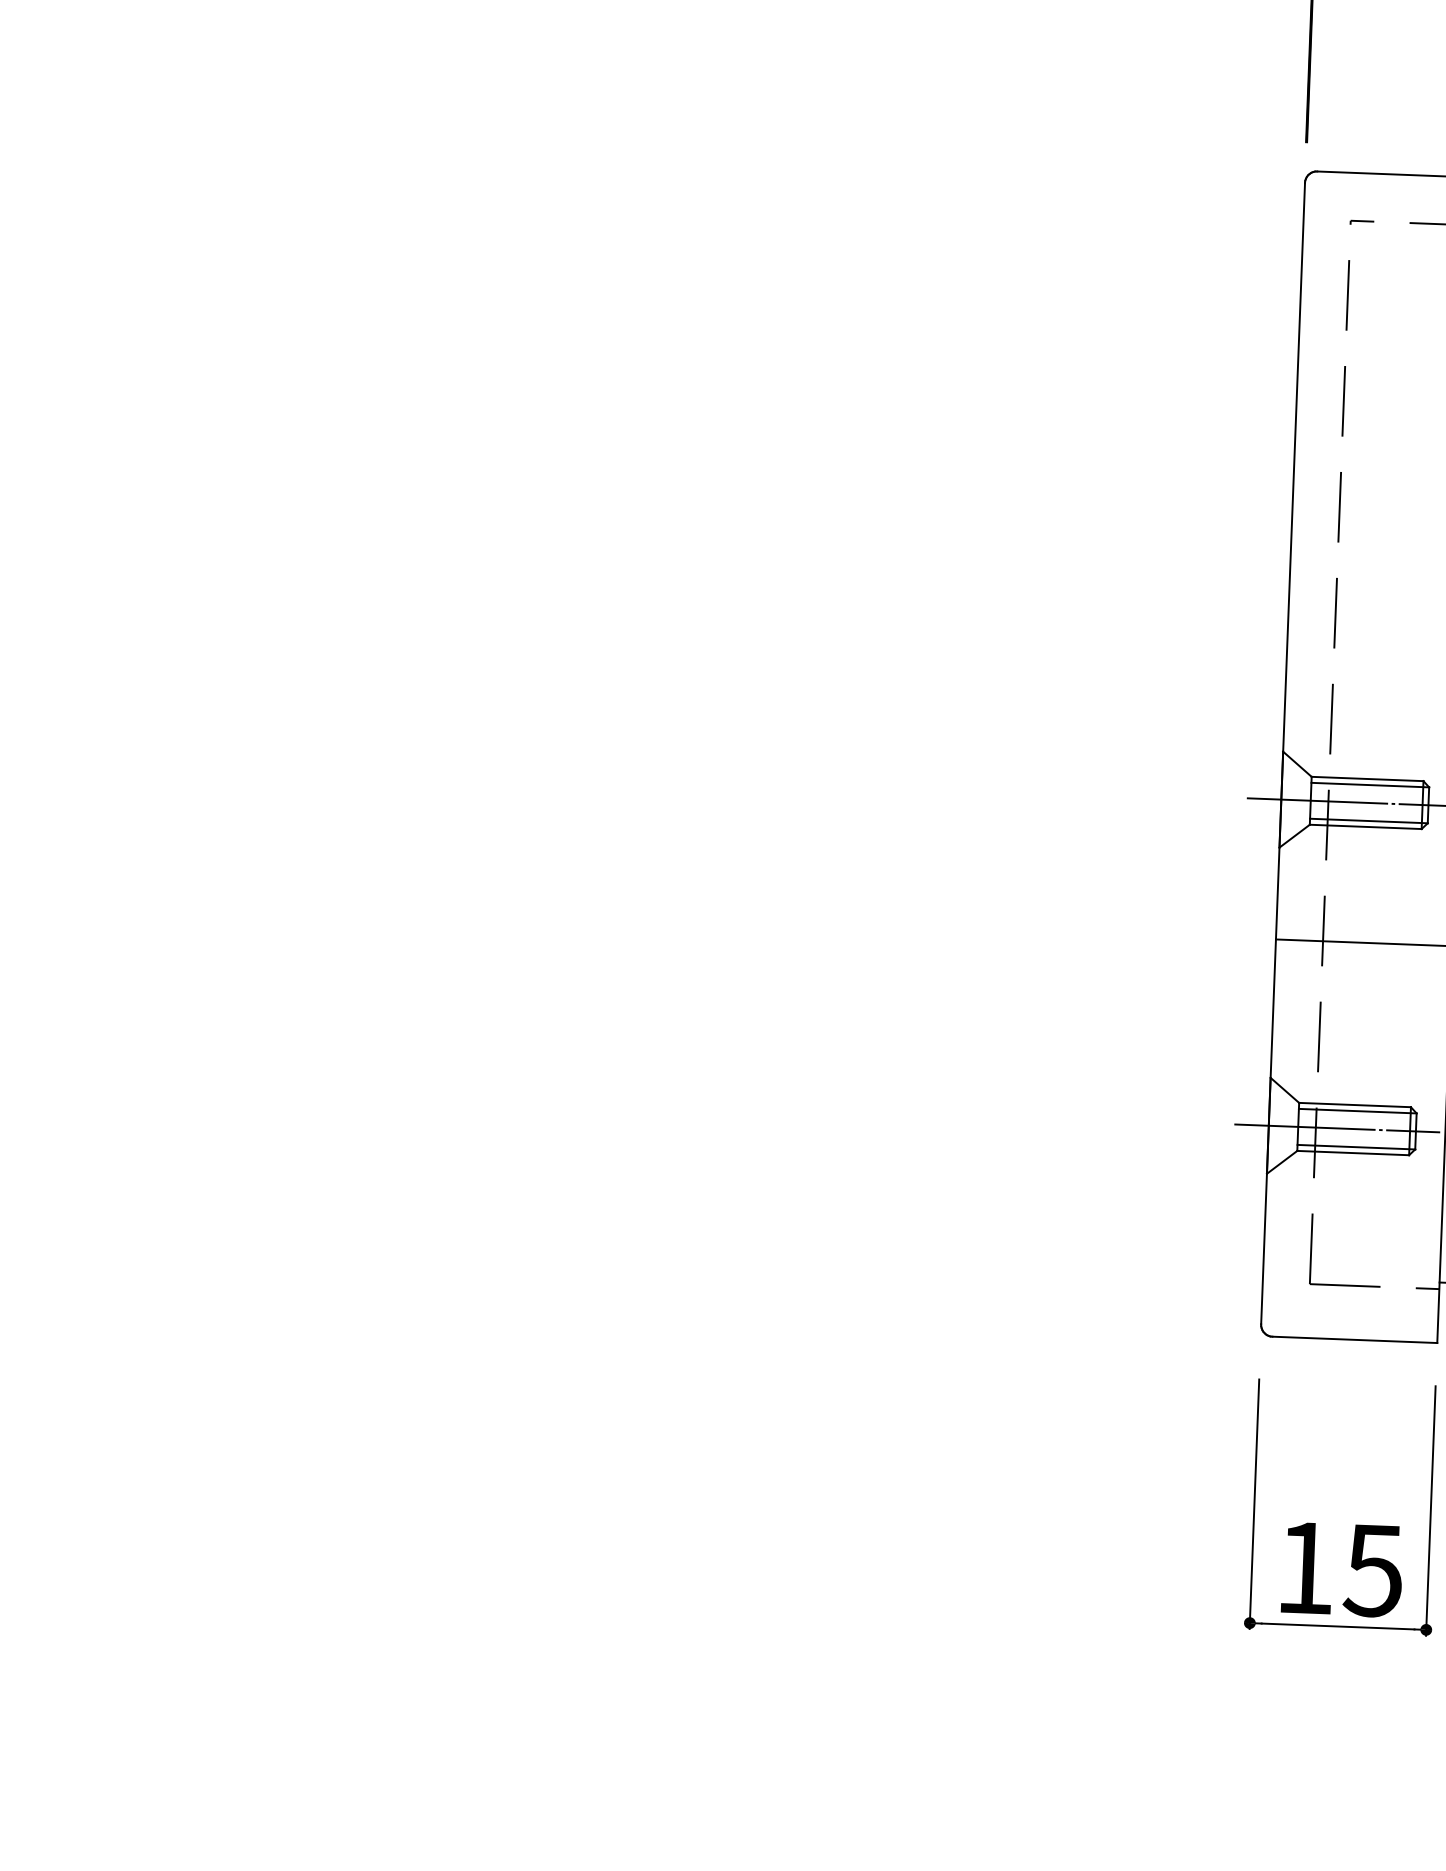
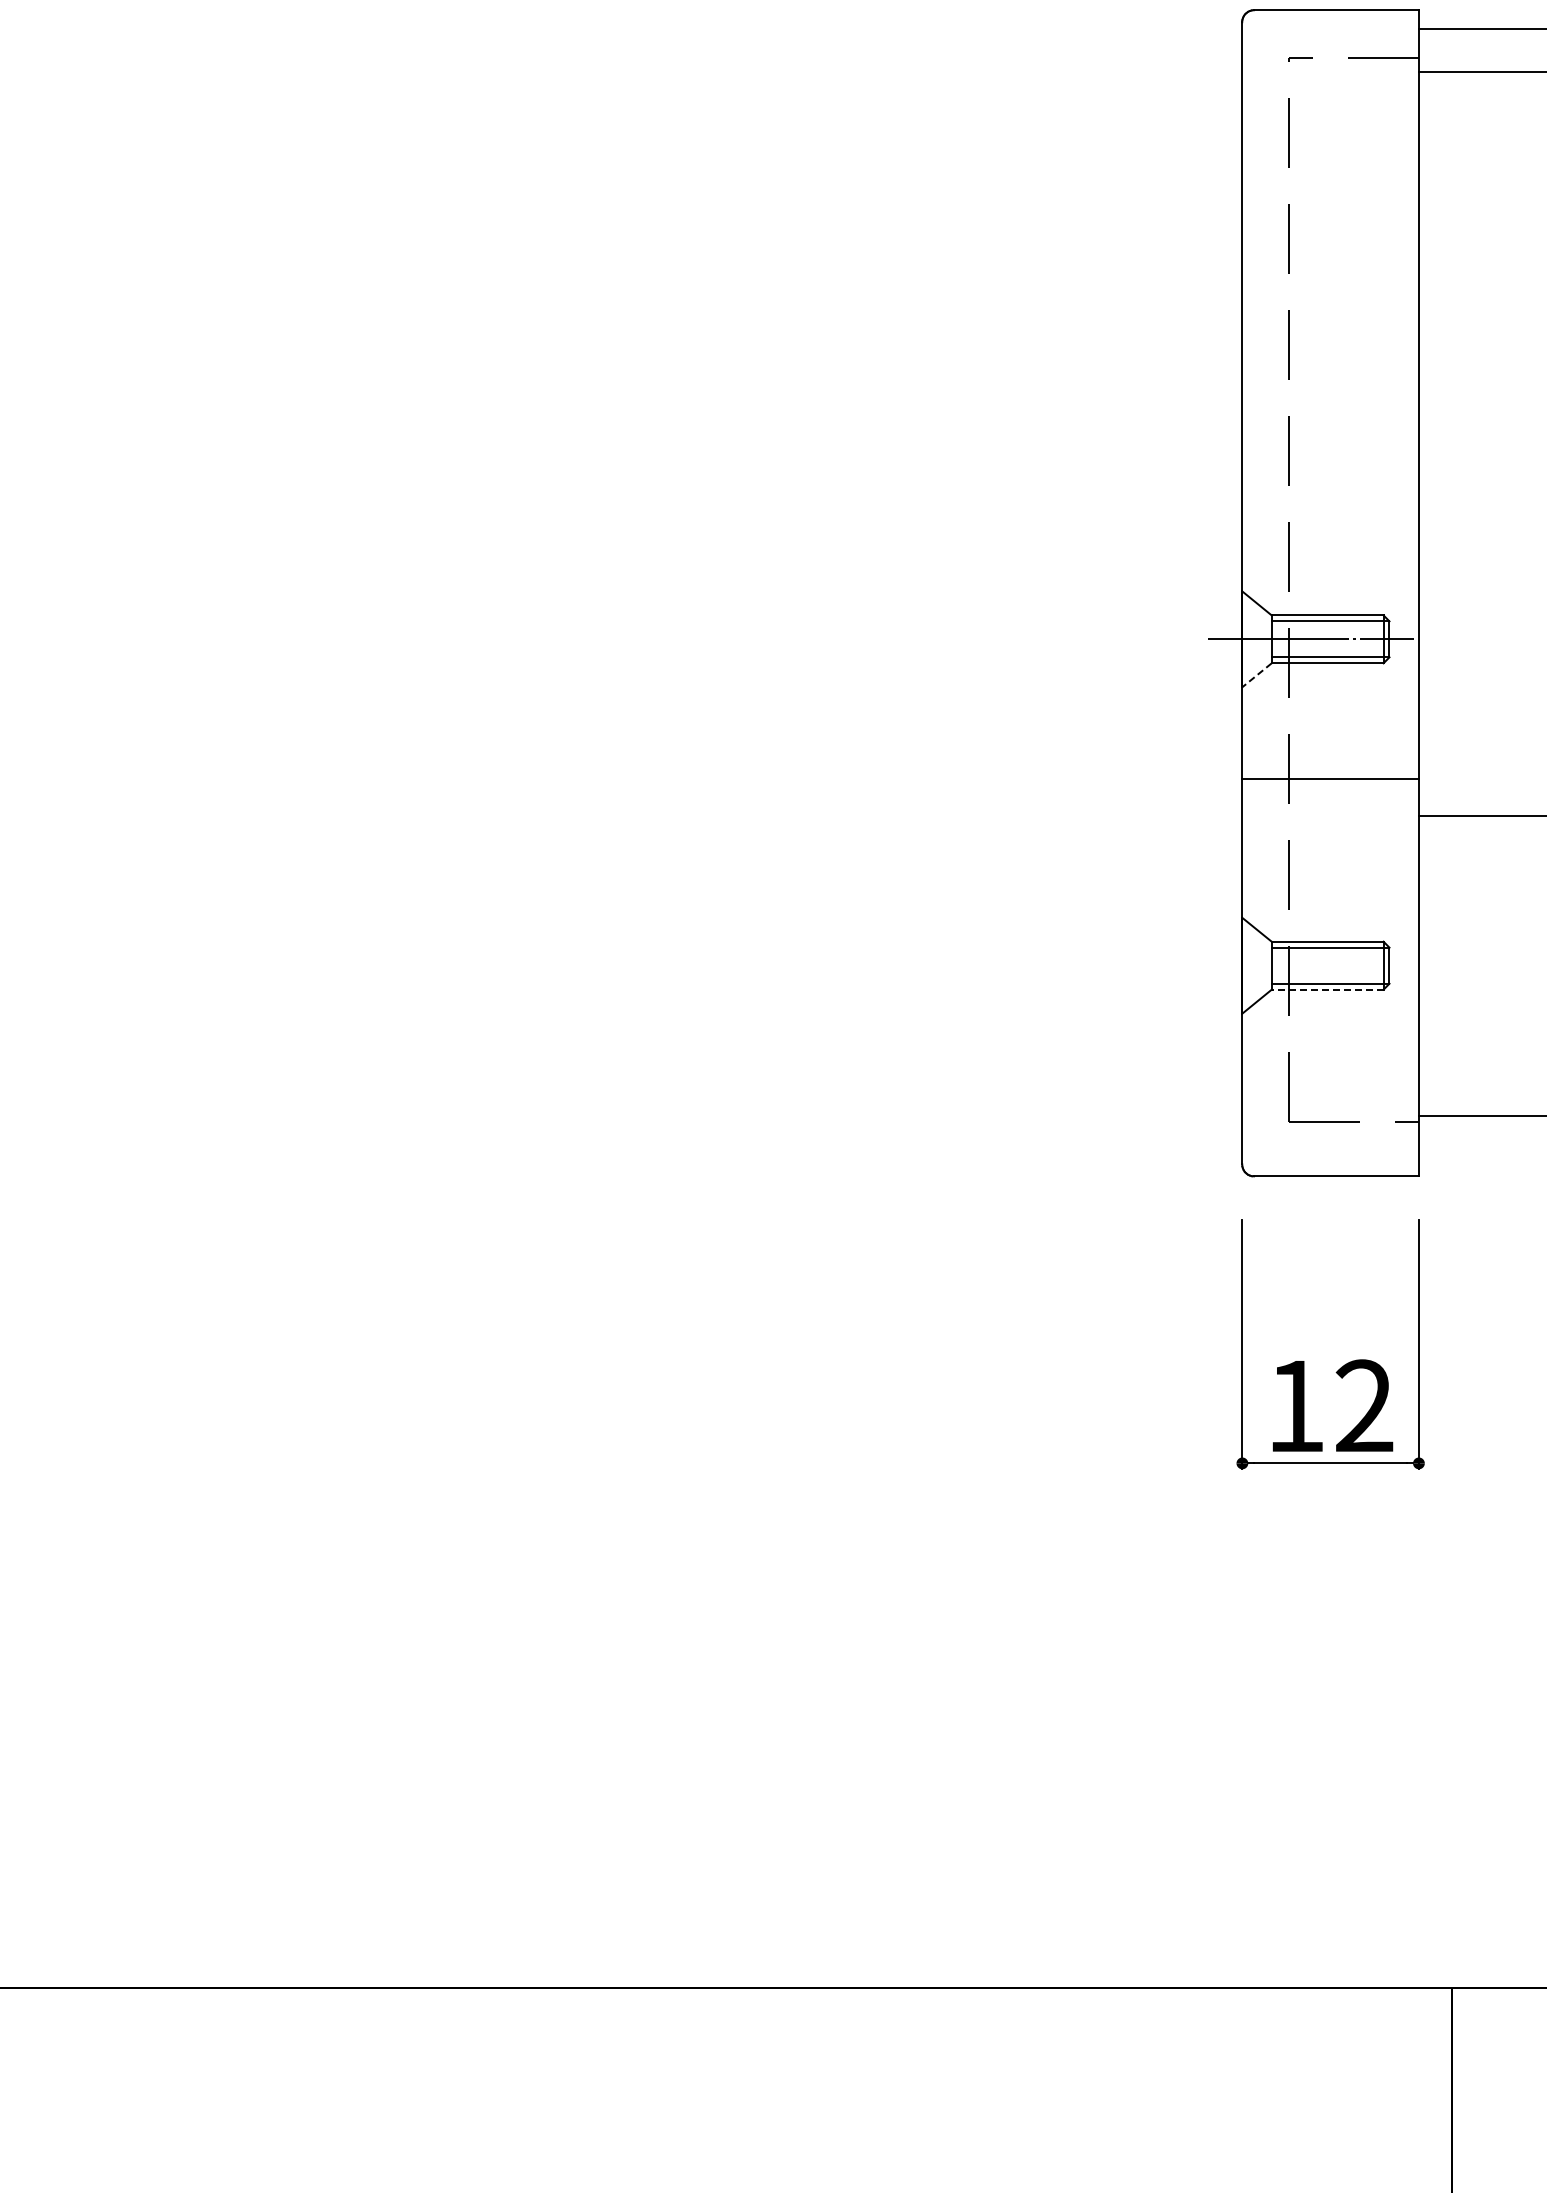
line: (1294, 836) -> (1256, 675), solid -> dashed
line: (1337, 1128) -> (1310, 965), removed
line: (1353, 1152) -> (1327, 989), solid -> dashed
text: (1373, 1570) -> (1363, 1406), 15 -> 12

